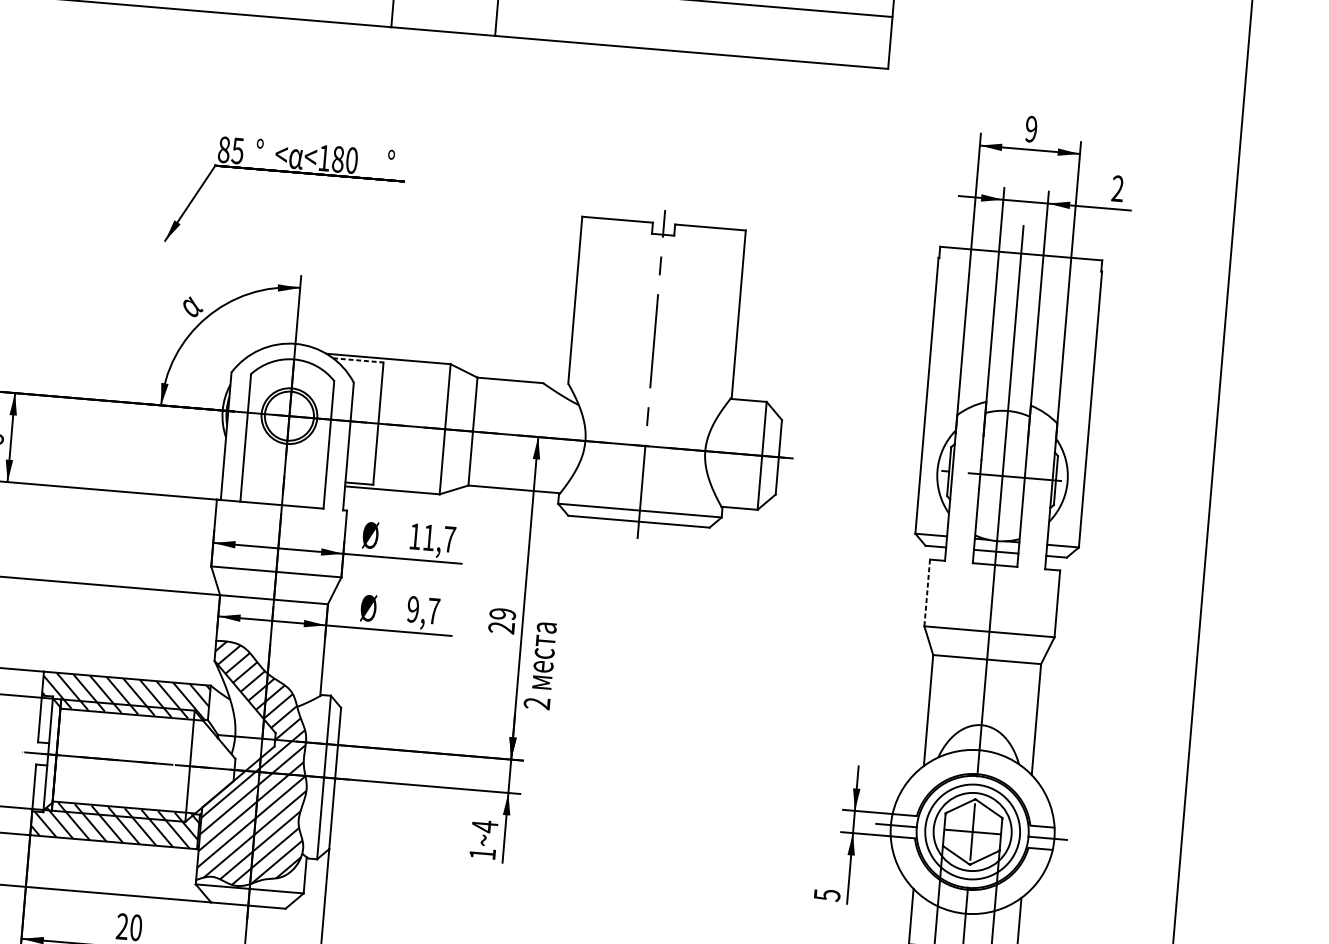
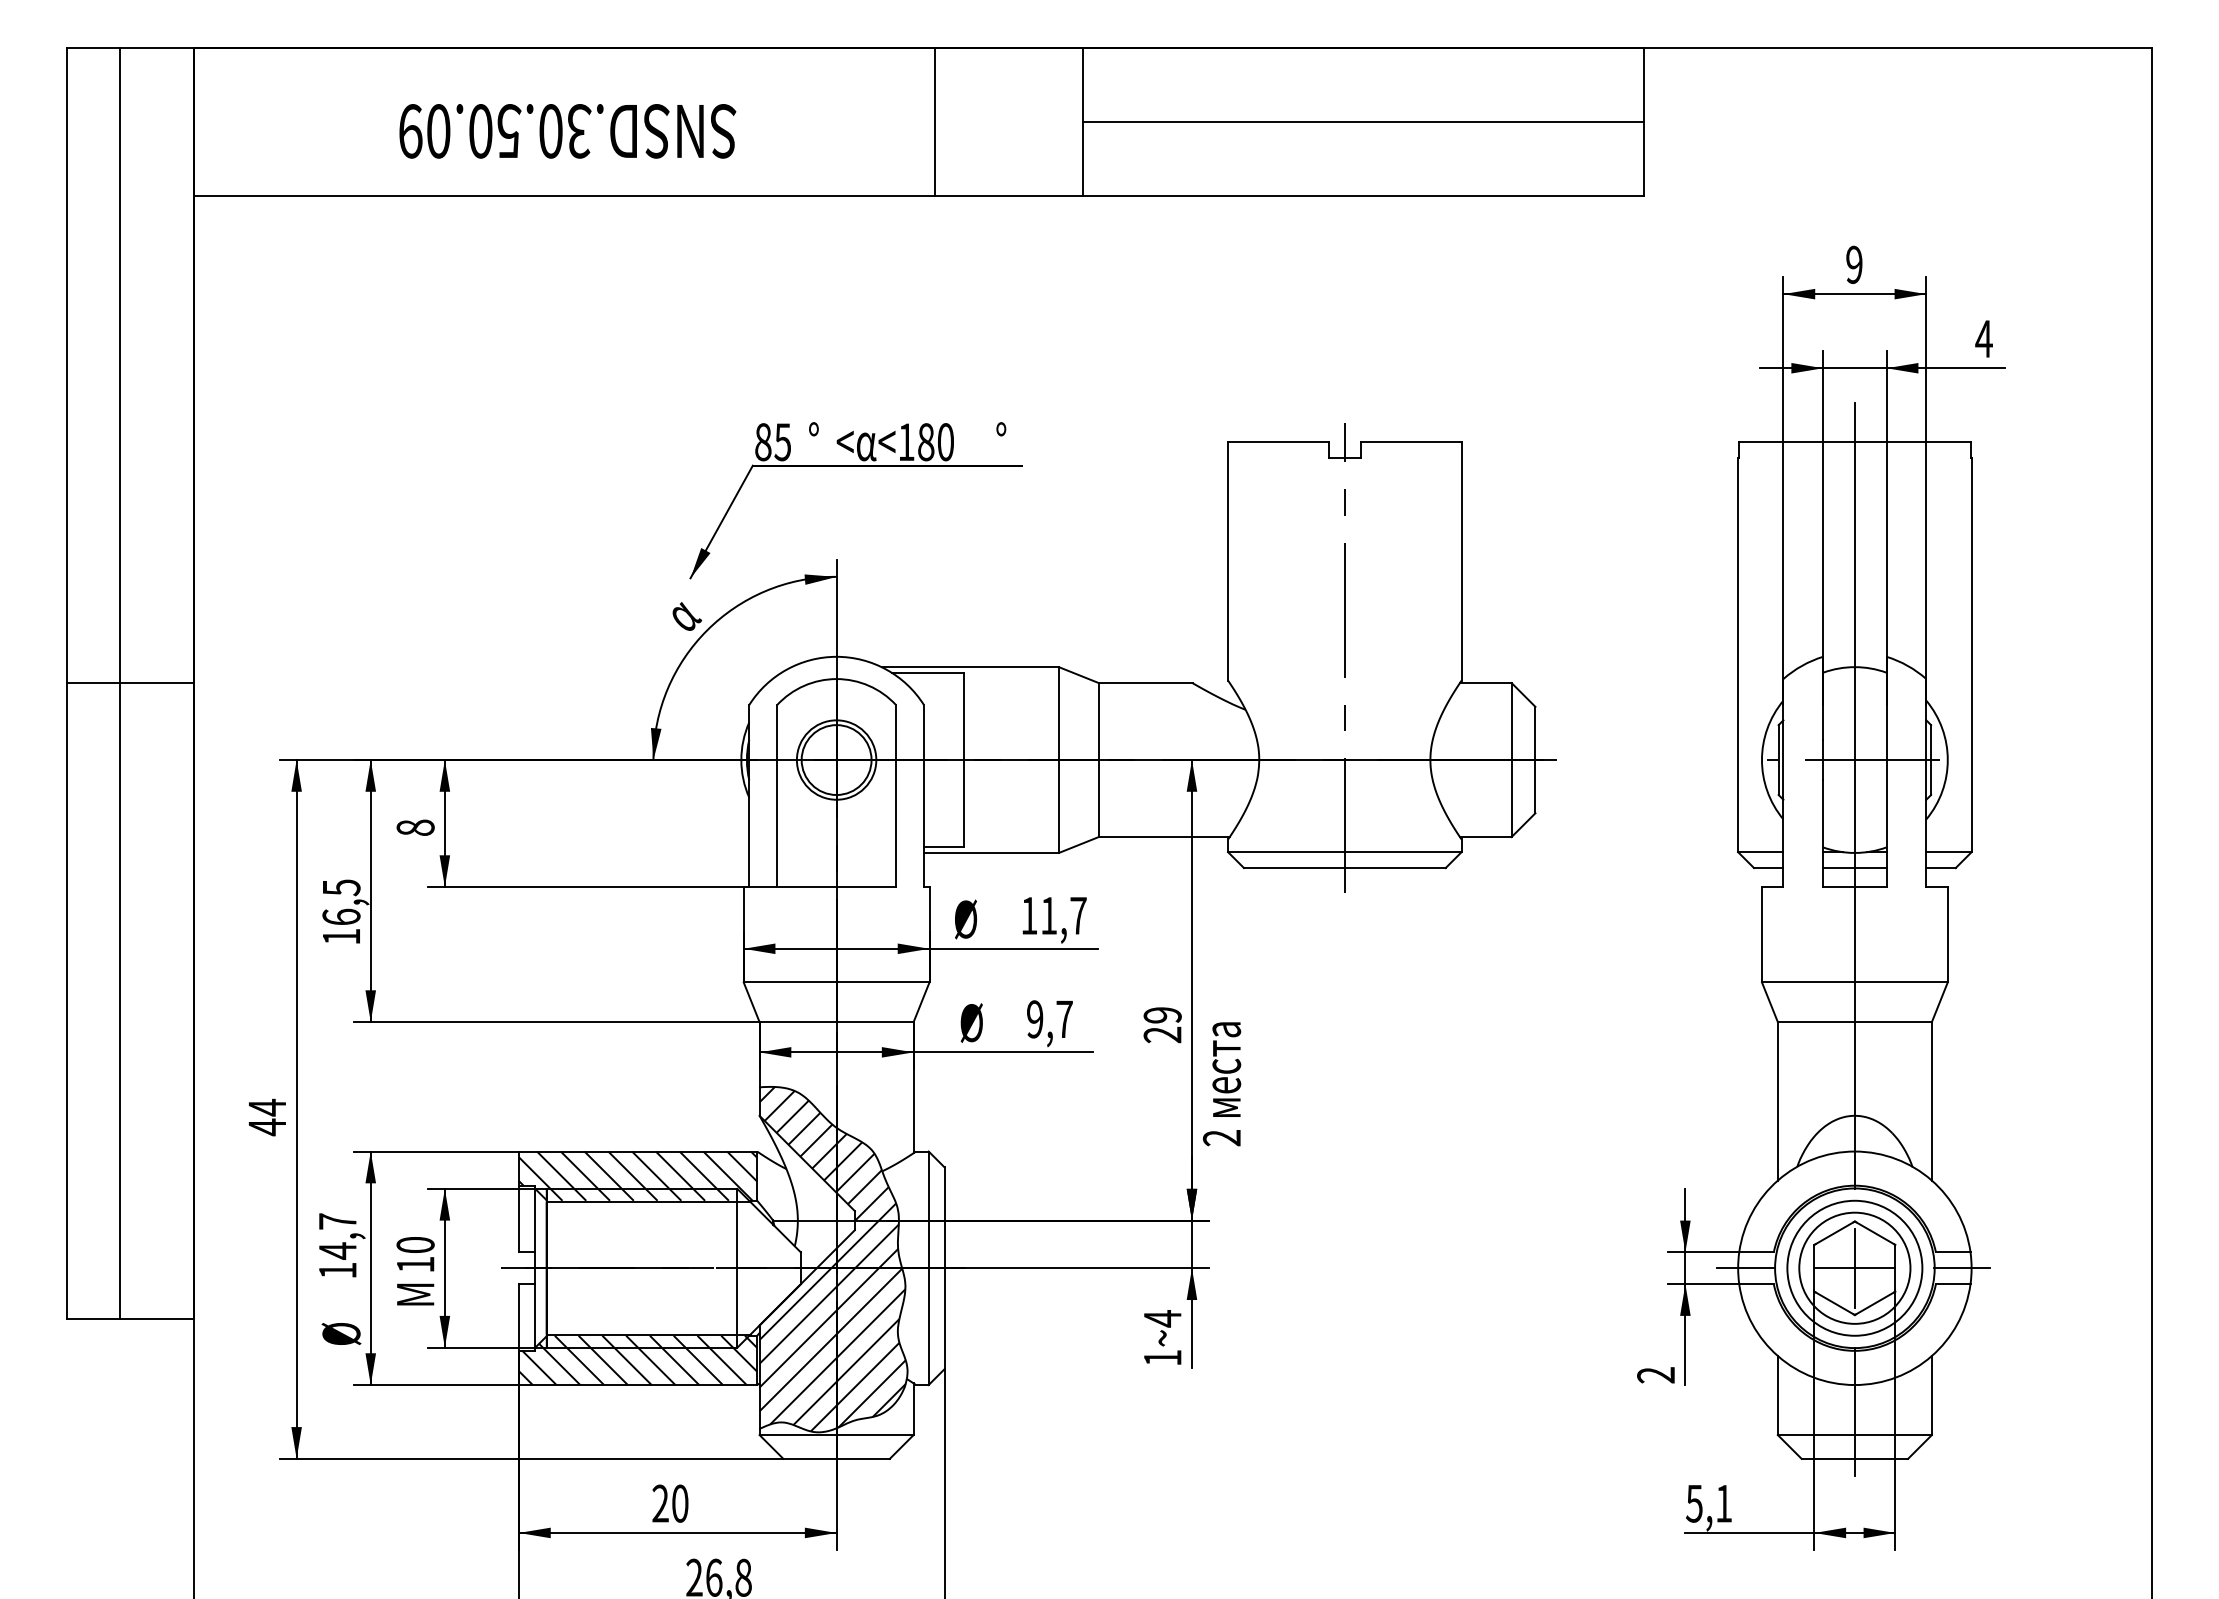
part: (287, 172) -> (855, 466), moved
text: (1117, 188) -> (1983, 338), 2 -> 4
line: (358, 360) -> (927, 672), dashed -> solid
line: (926, 592) -> (1761, 934), dashed -> solid
text: (827, 895) -> (1656, 1375), 5 -> 2

